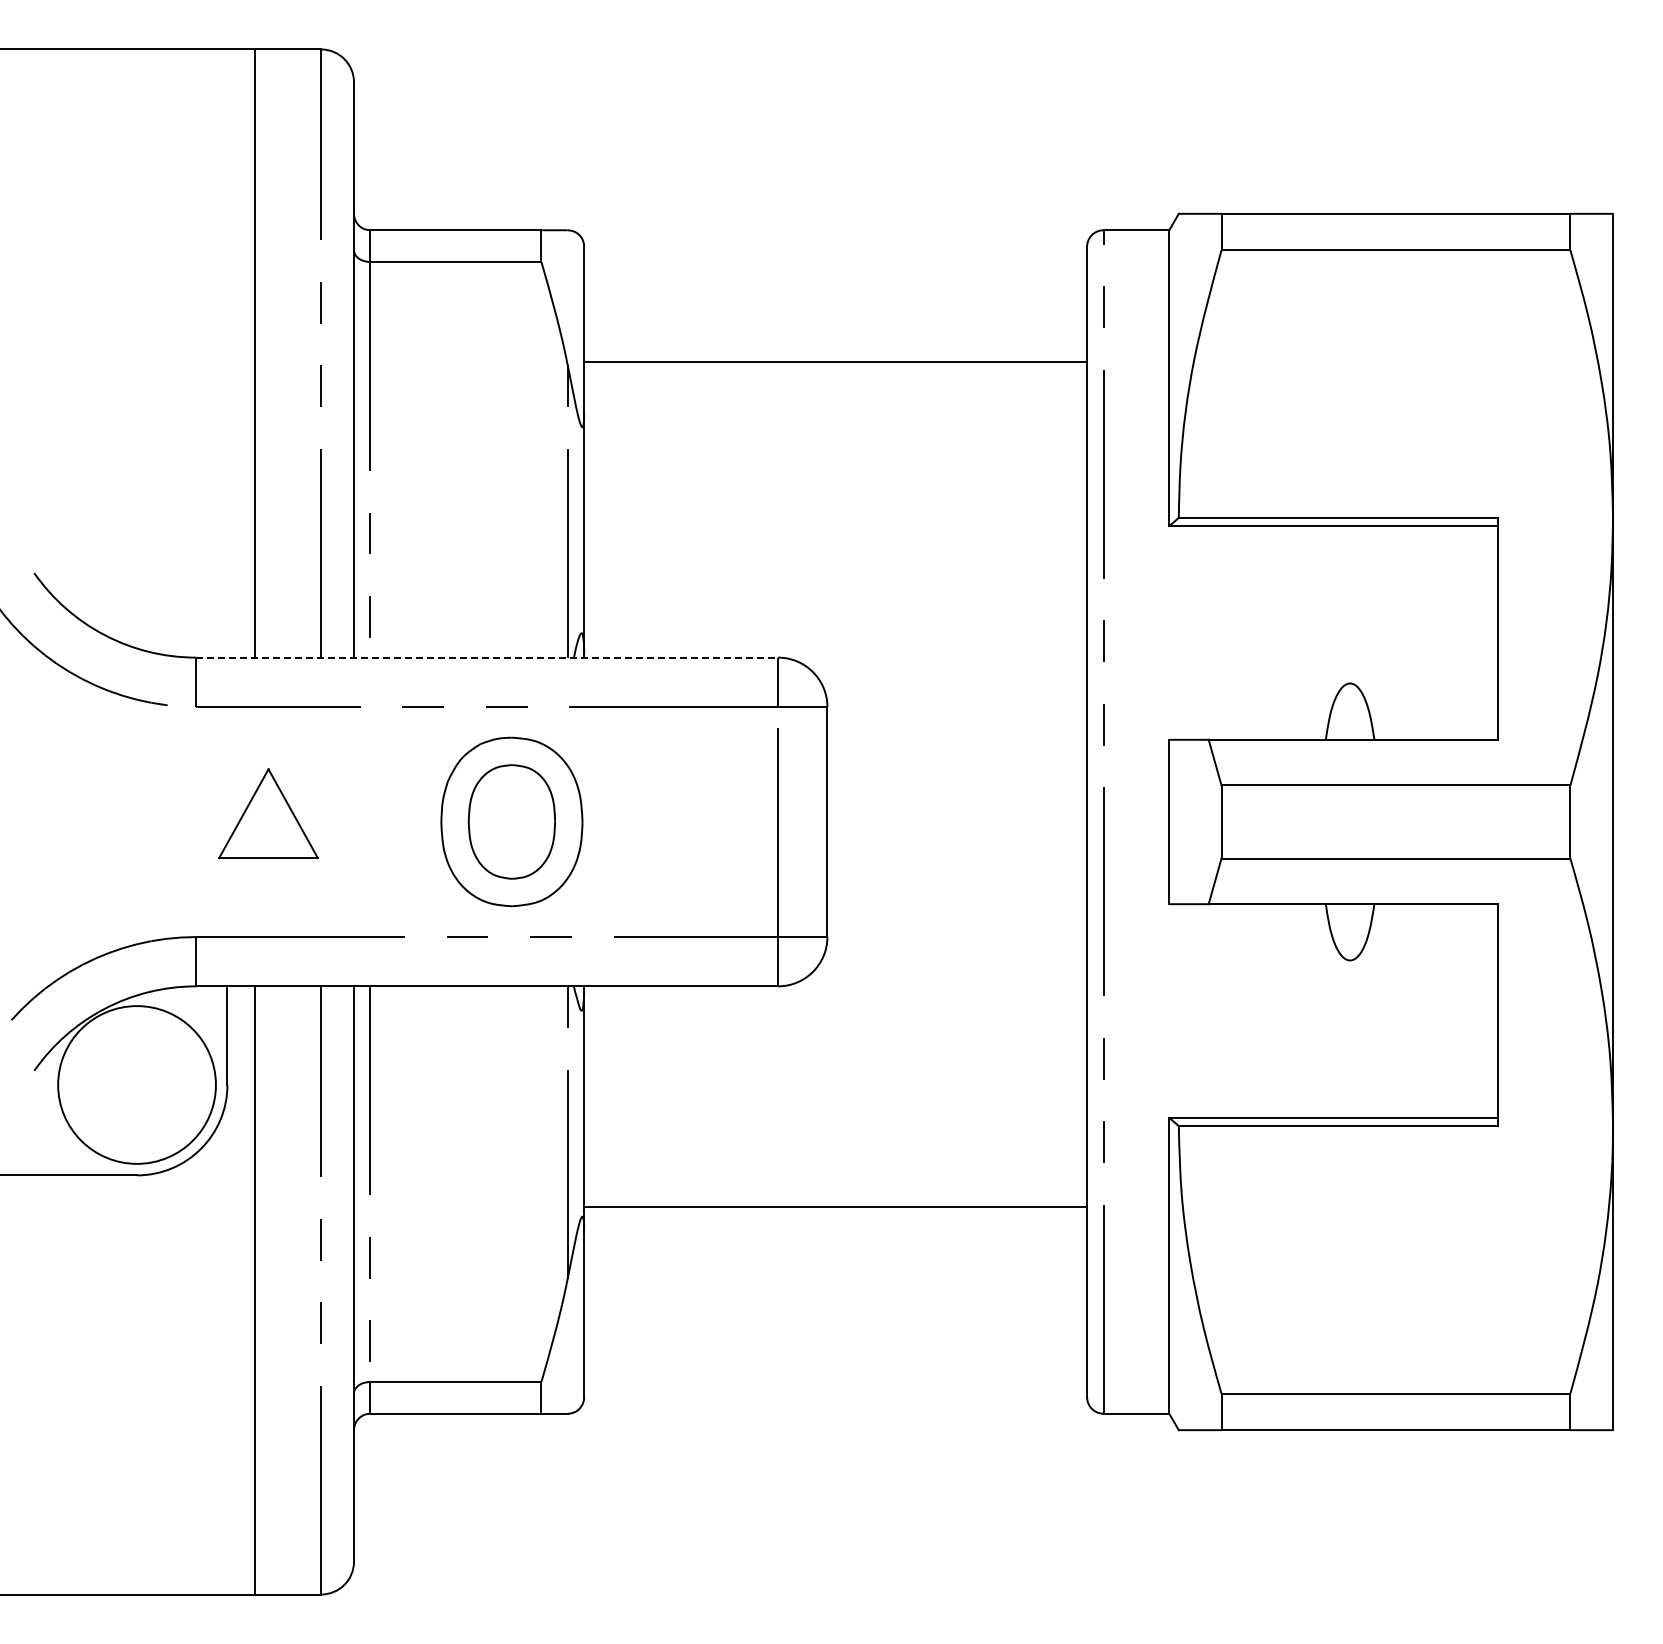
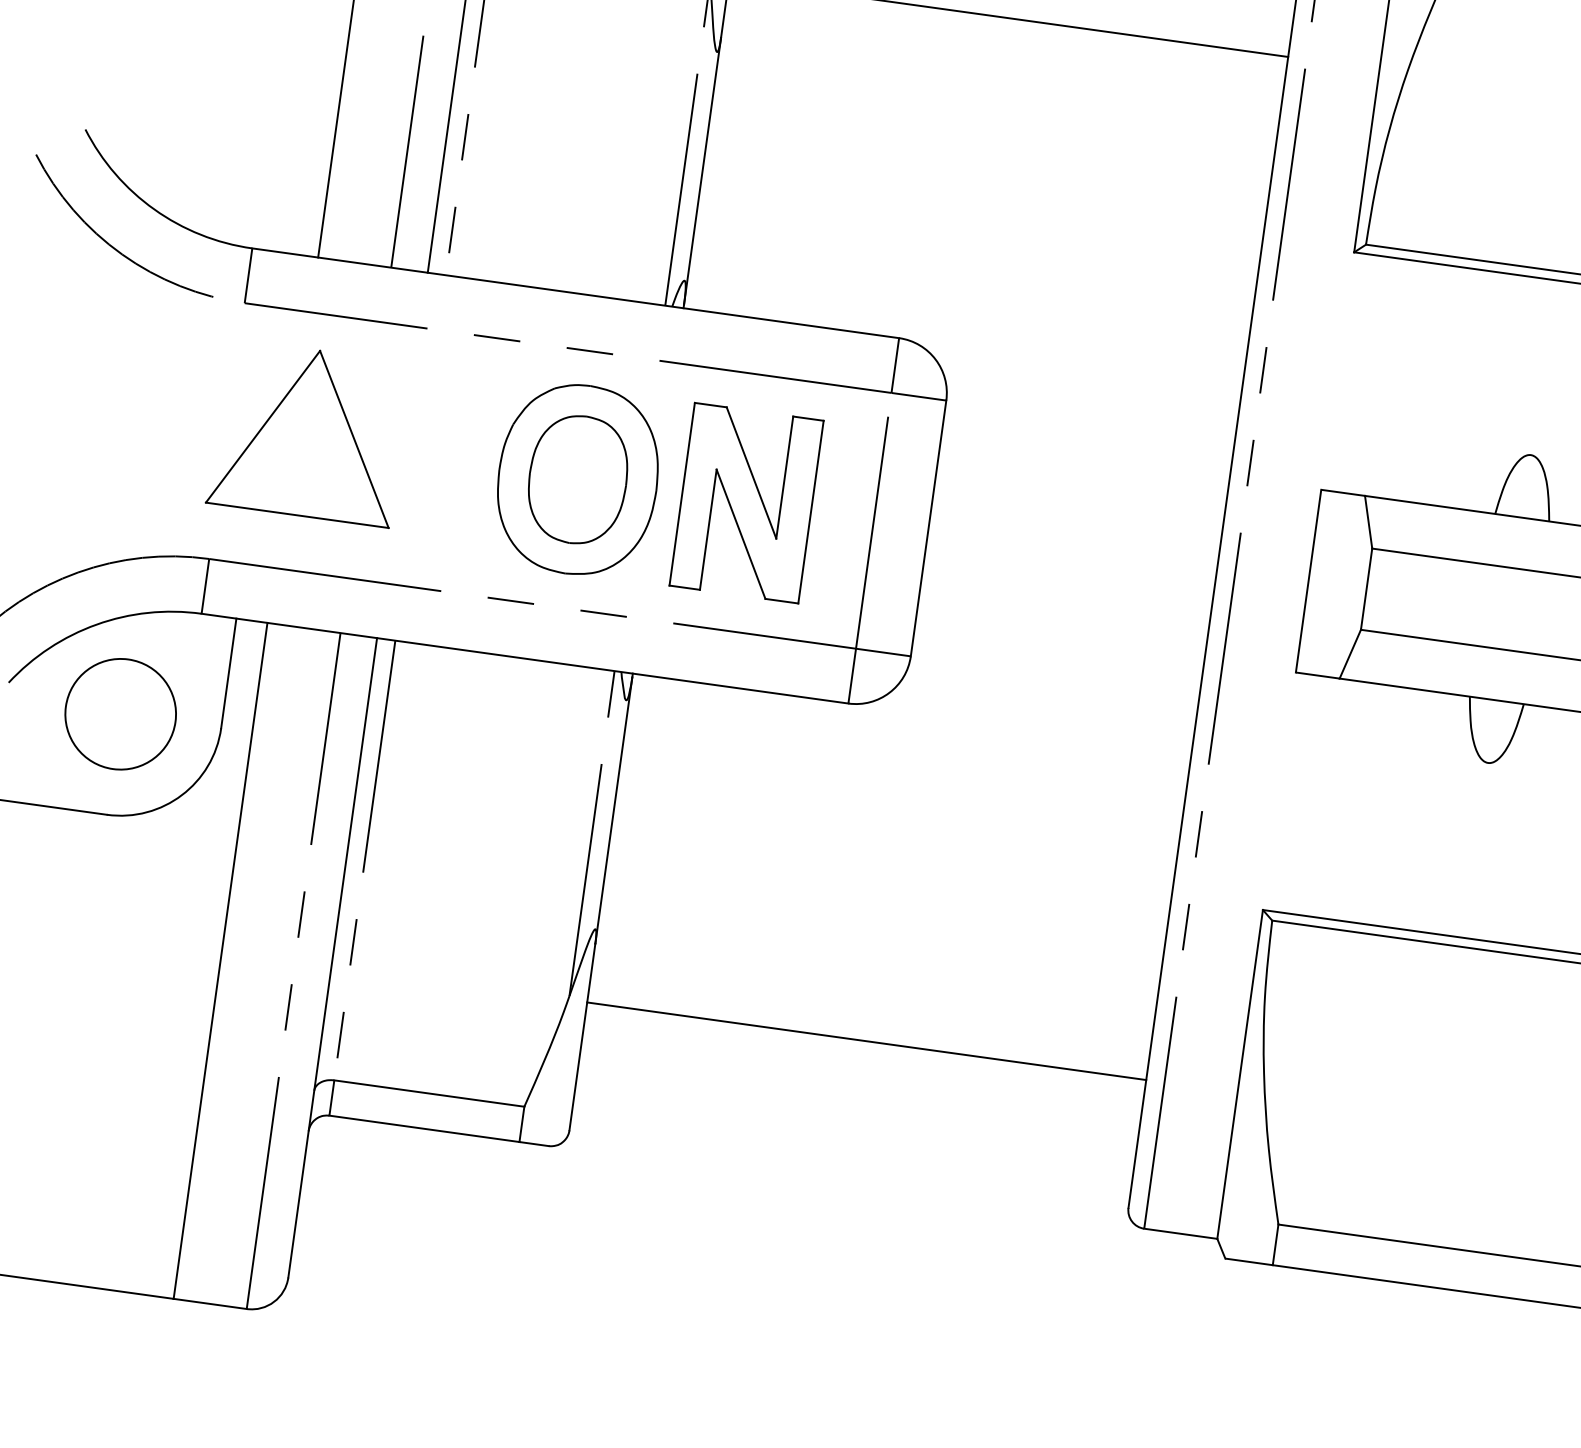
line: (487, 657) -> (576, 293), dashed -> solid
part: (268, 813) -> (308, 432), size x1.67
part: (663, 821) -> (746, 502), added
circle: (136, 1084) -> (120, 713), size x0.62
line: (835, 1207) -> (866, 1041), moved

